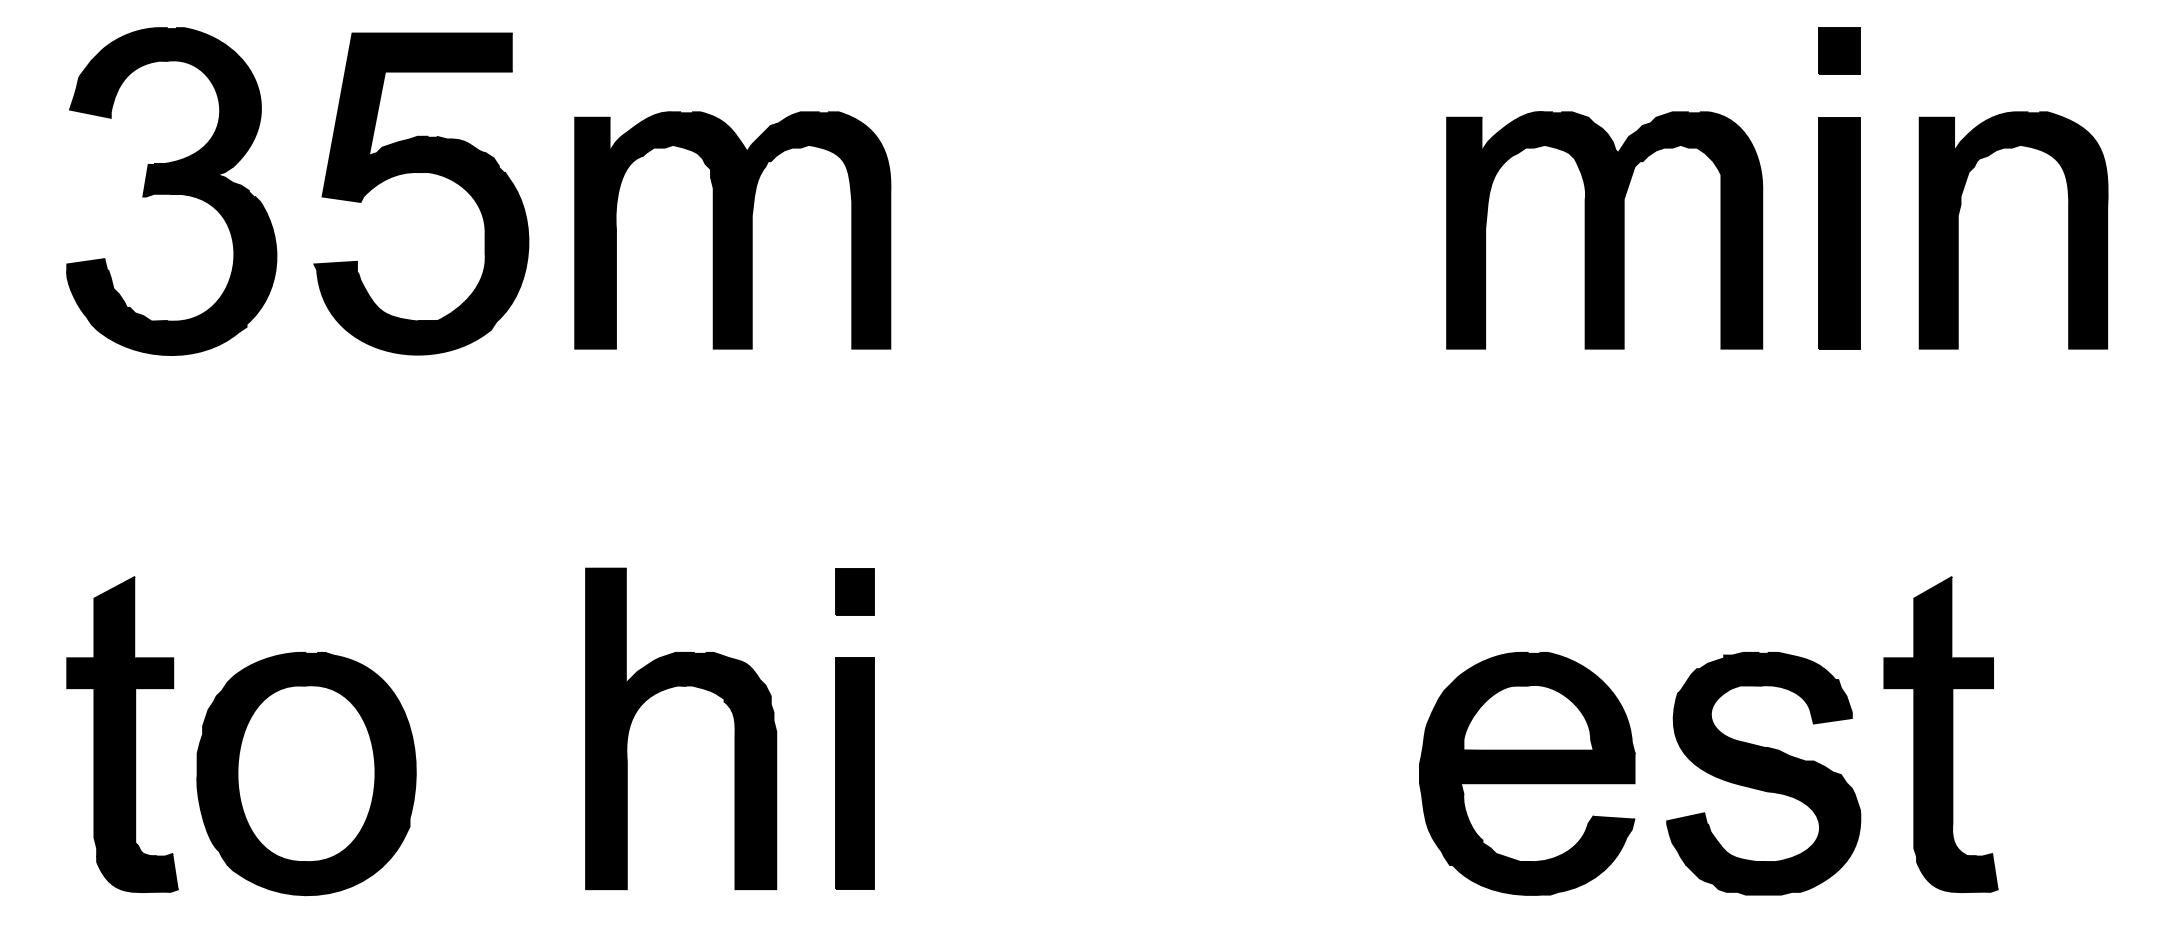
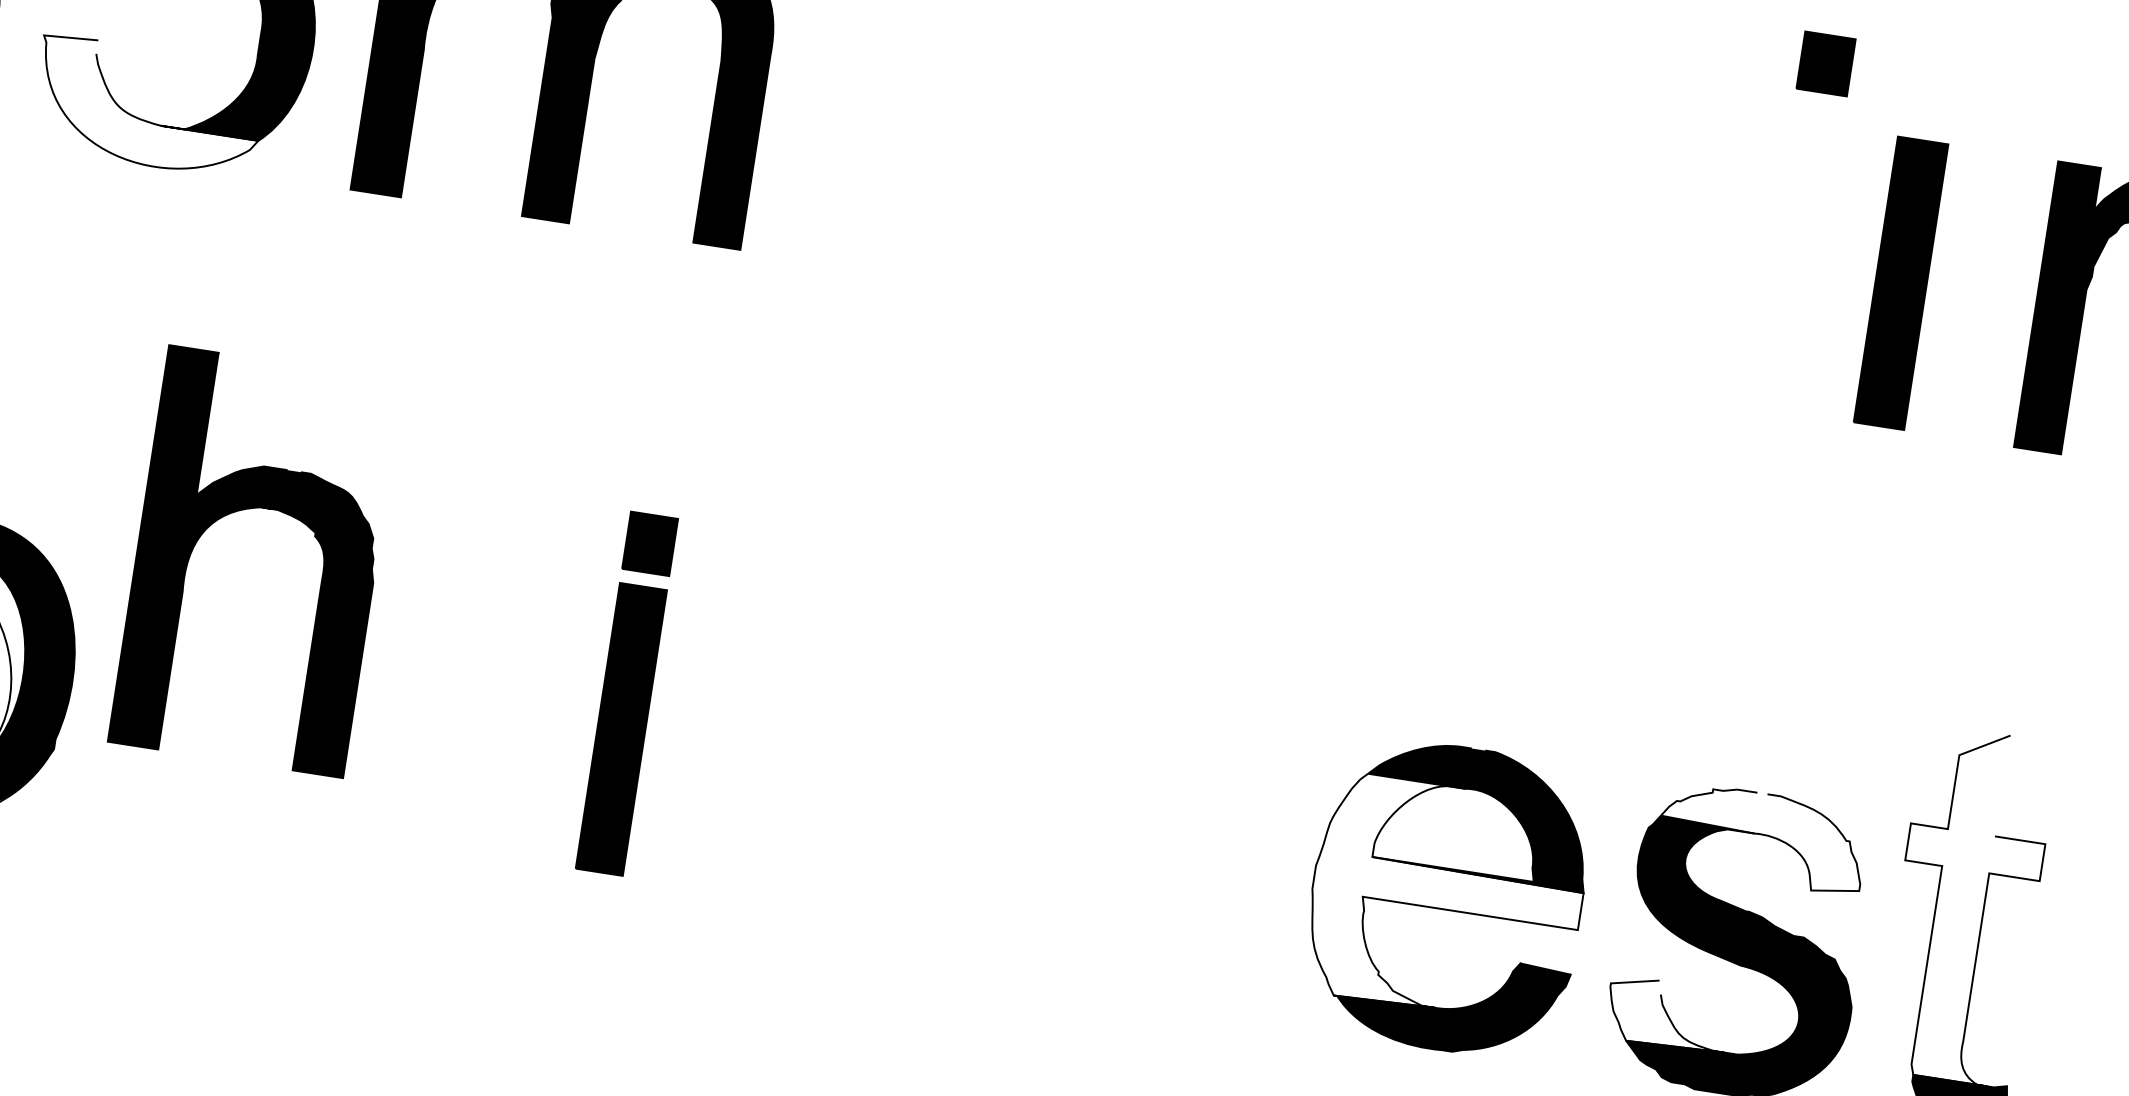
part: (1839, 50) -> (1826, 63), moved
part: (1604, 230) -> (1646, 240), removed
part: (1839, 233) -> (1900, 283), moved
fill: (405, 307) -> (148, 106), removed
fill: (1768, 687) -> (1761, 837), removed
part: (667, 689) -> (246, 510), moved
fill: (1938, 716) -> (1966, 905), removed
part: (854, 773) -> (620, 729), moved
fill: (1526, 774) -> (1445, 898), removed
fill: (1715, 838) -> (1667, 1013), removed

